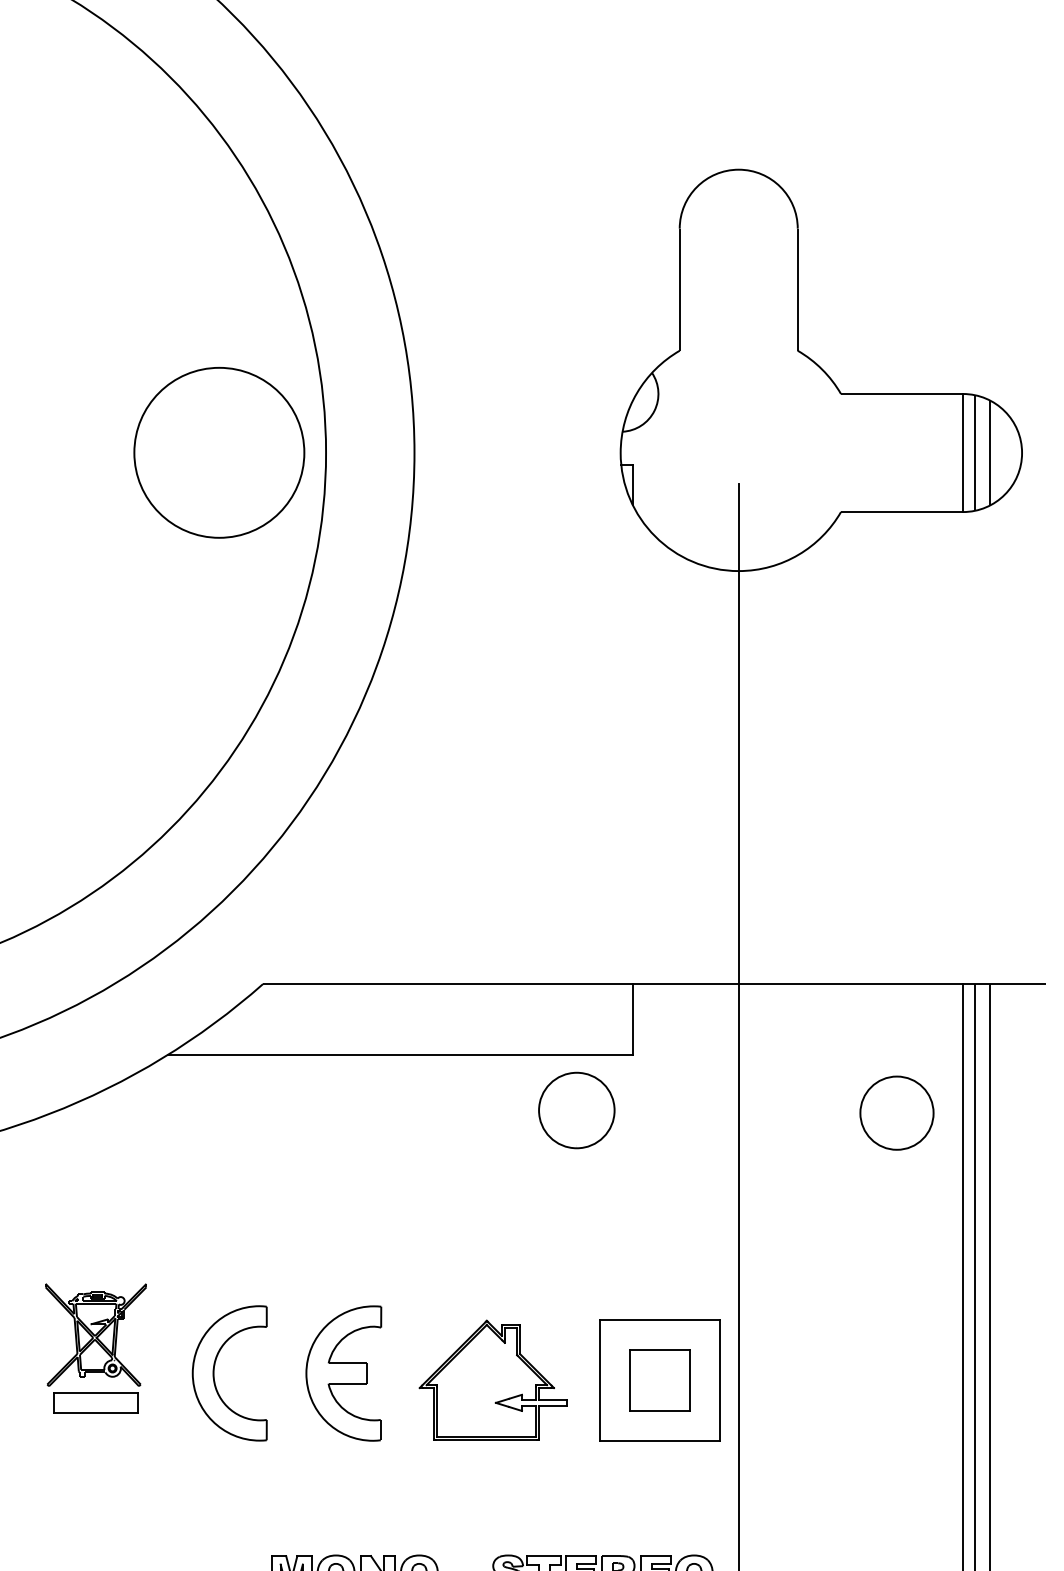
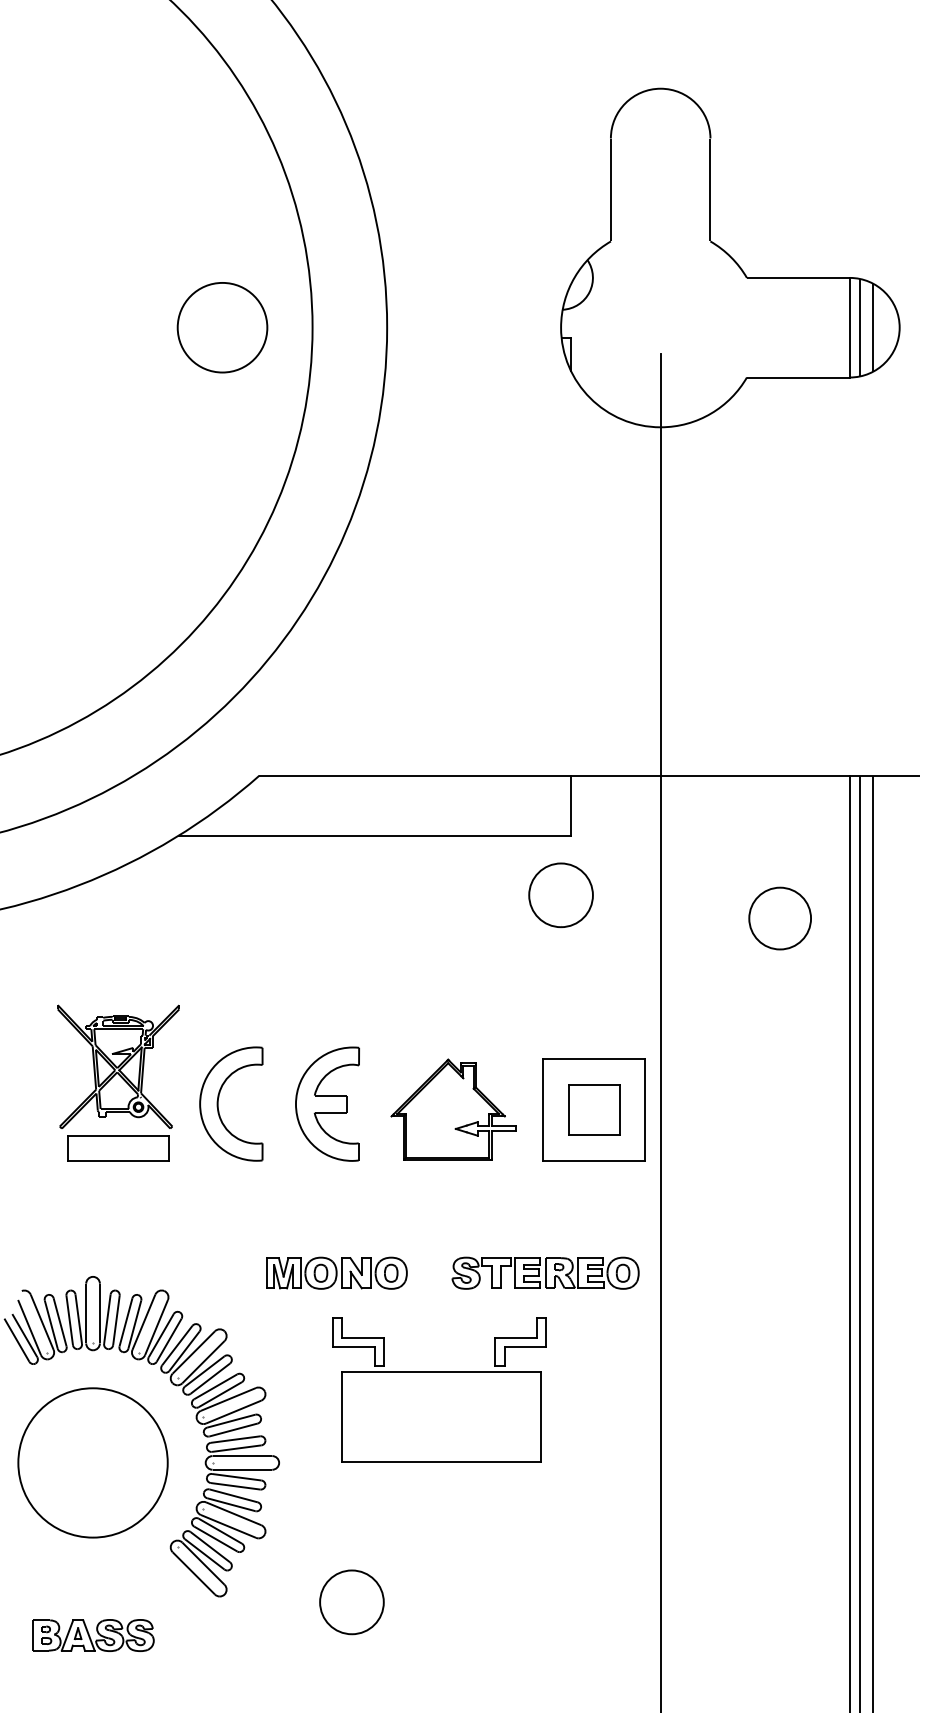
part: (219, 452) -> (222, 327), size x0.62
part: (576, 1110) -> (560, 895), moved
part: (896, 1113) -> (779, 918), moved
part: (95, 1347) -> (118, 1082), size x1.43

